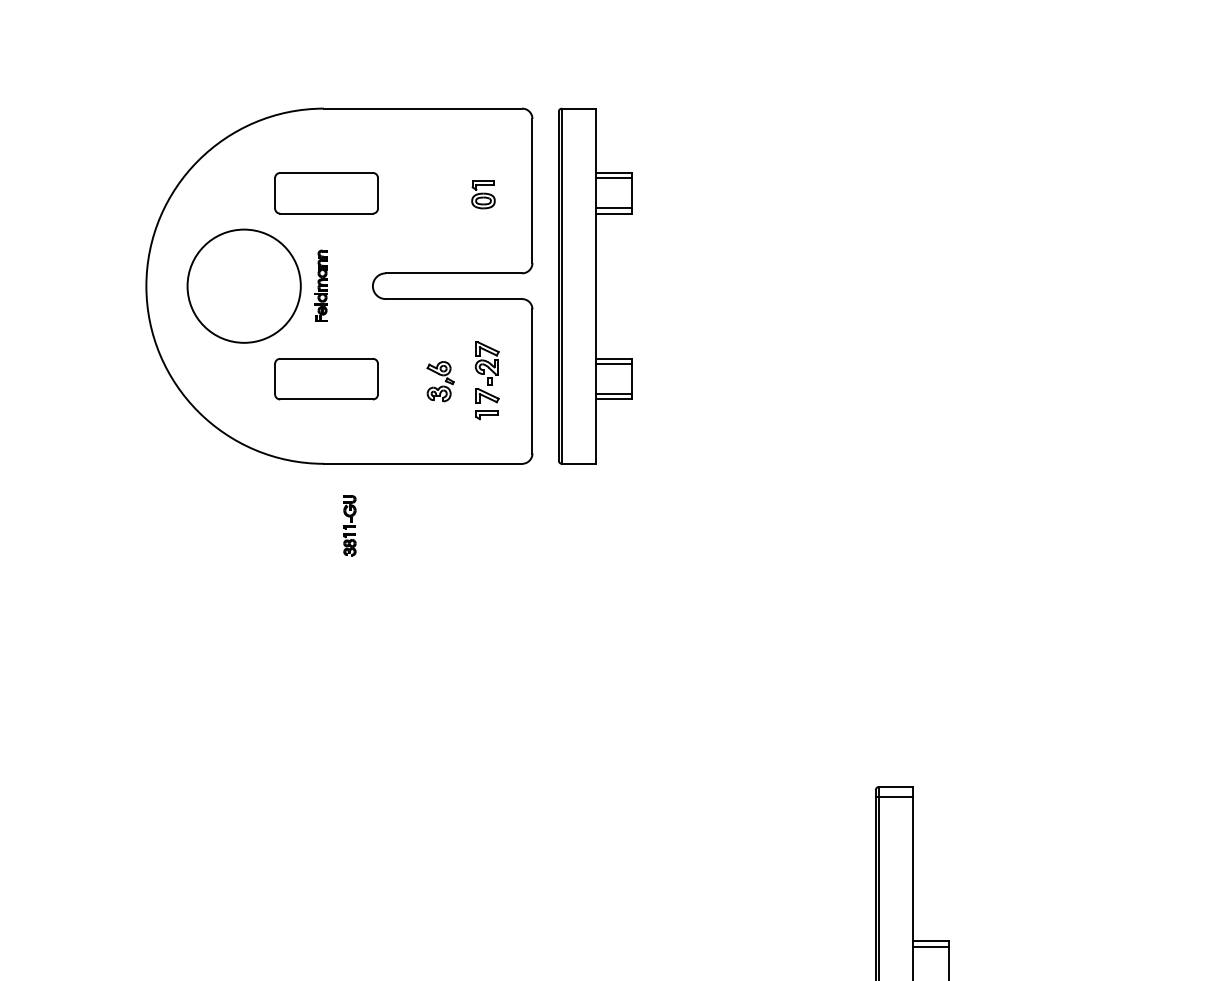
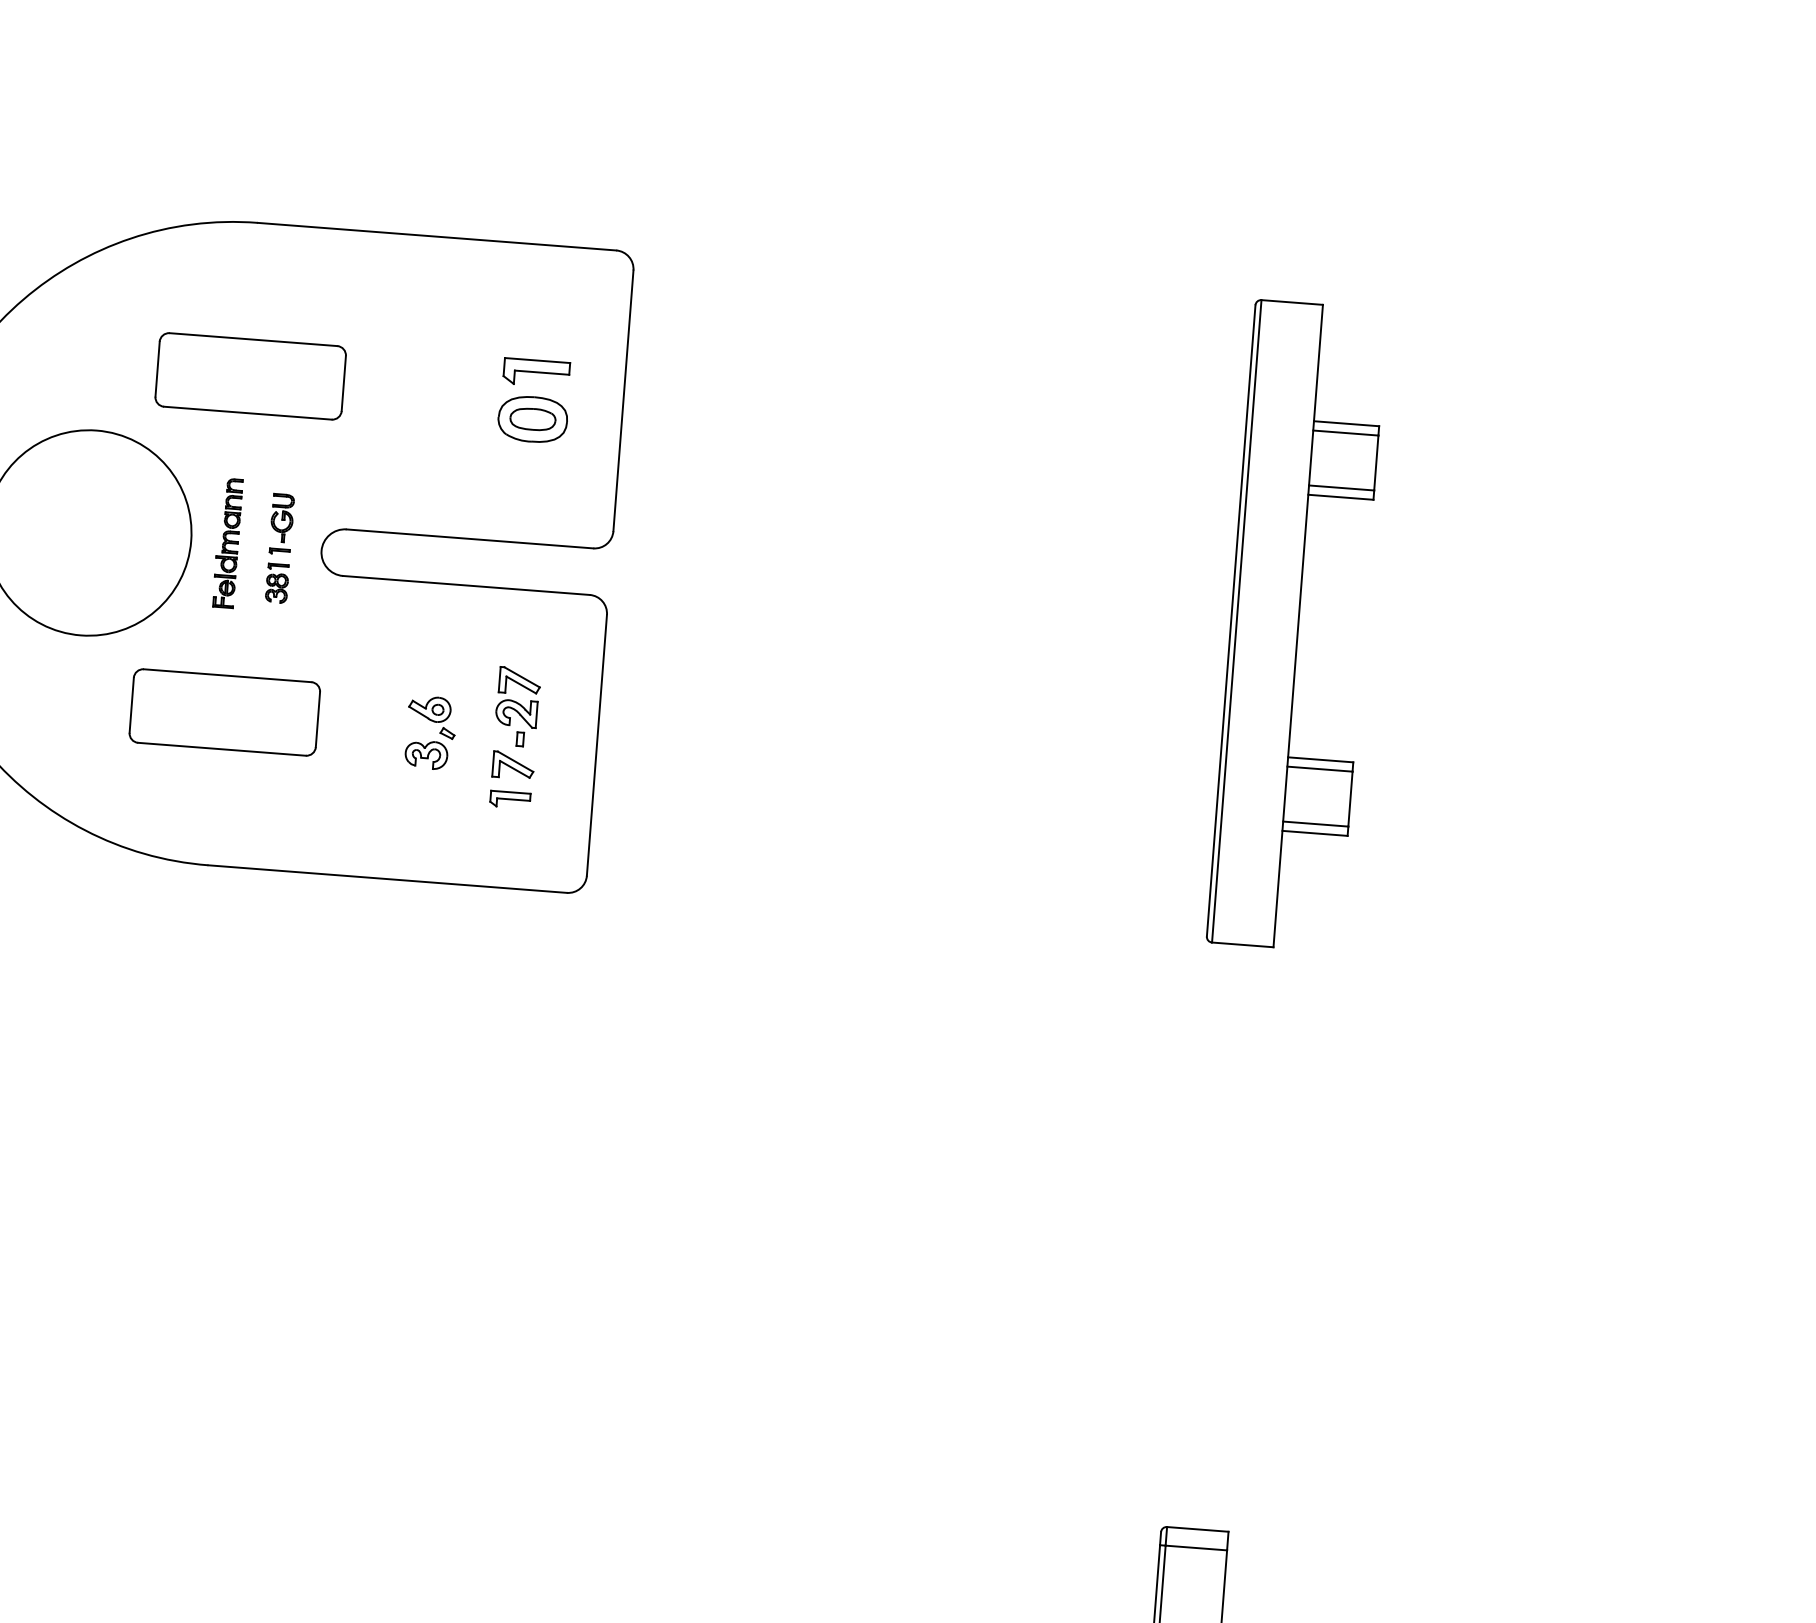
part: (483, 194) -> (534, 400), size x1.67
part: (595, 285) -> (1297, 624), moved
part: (349, 525) -> (279, 548), moved

